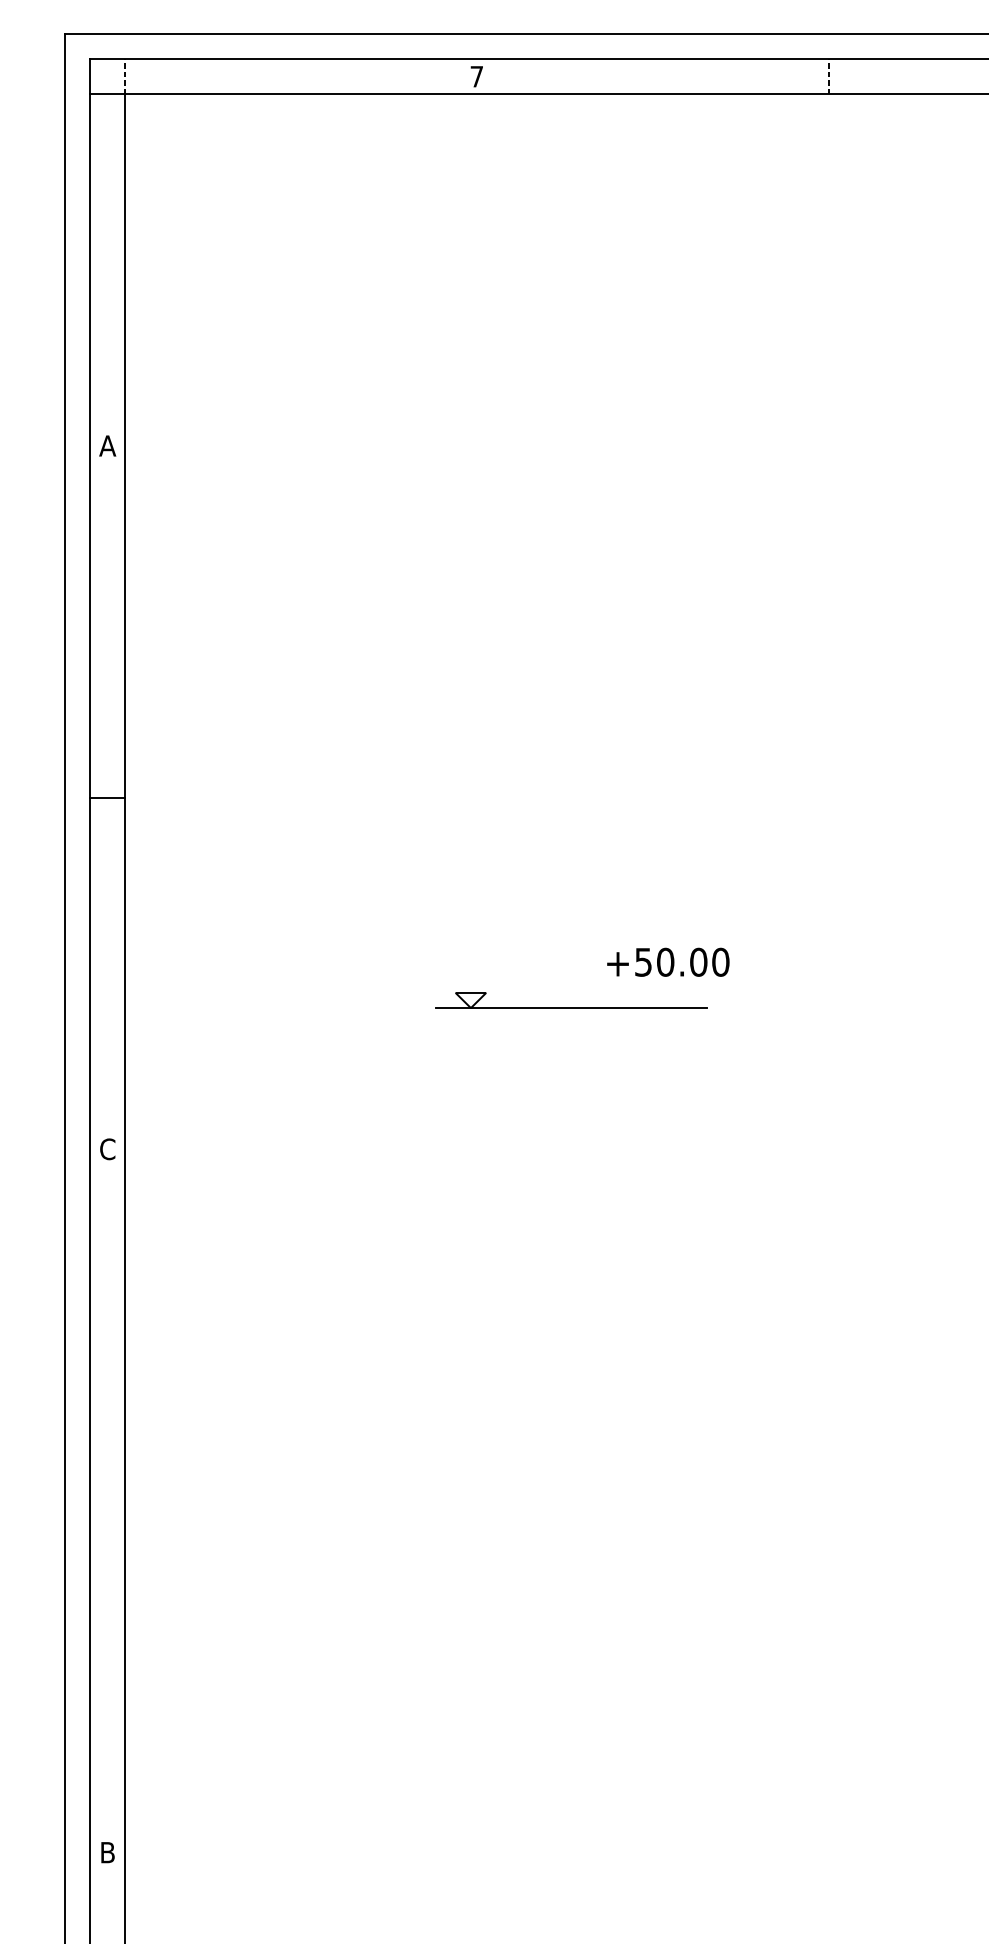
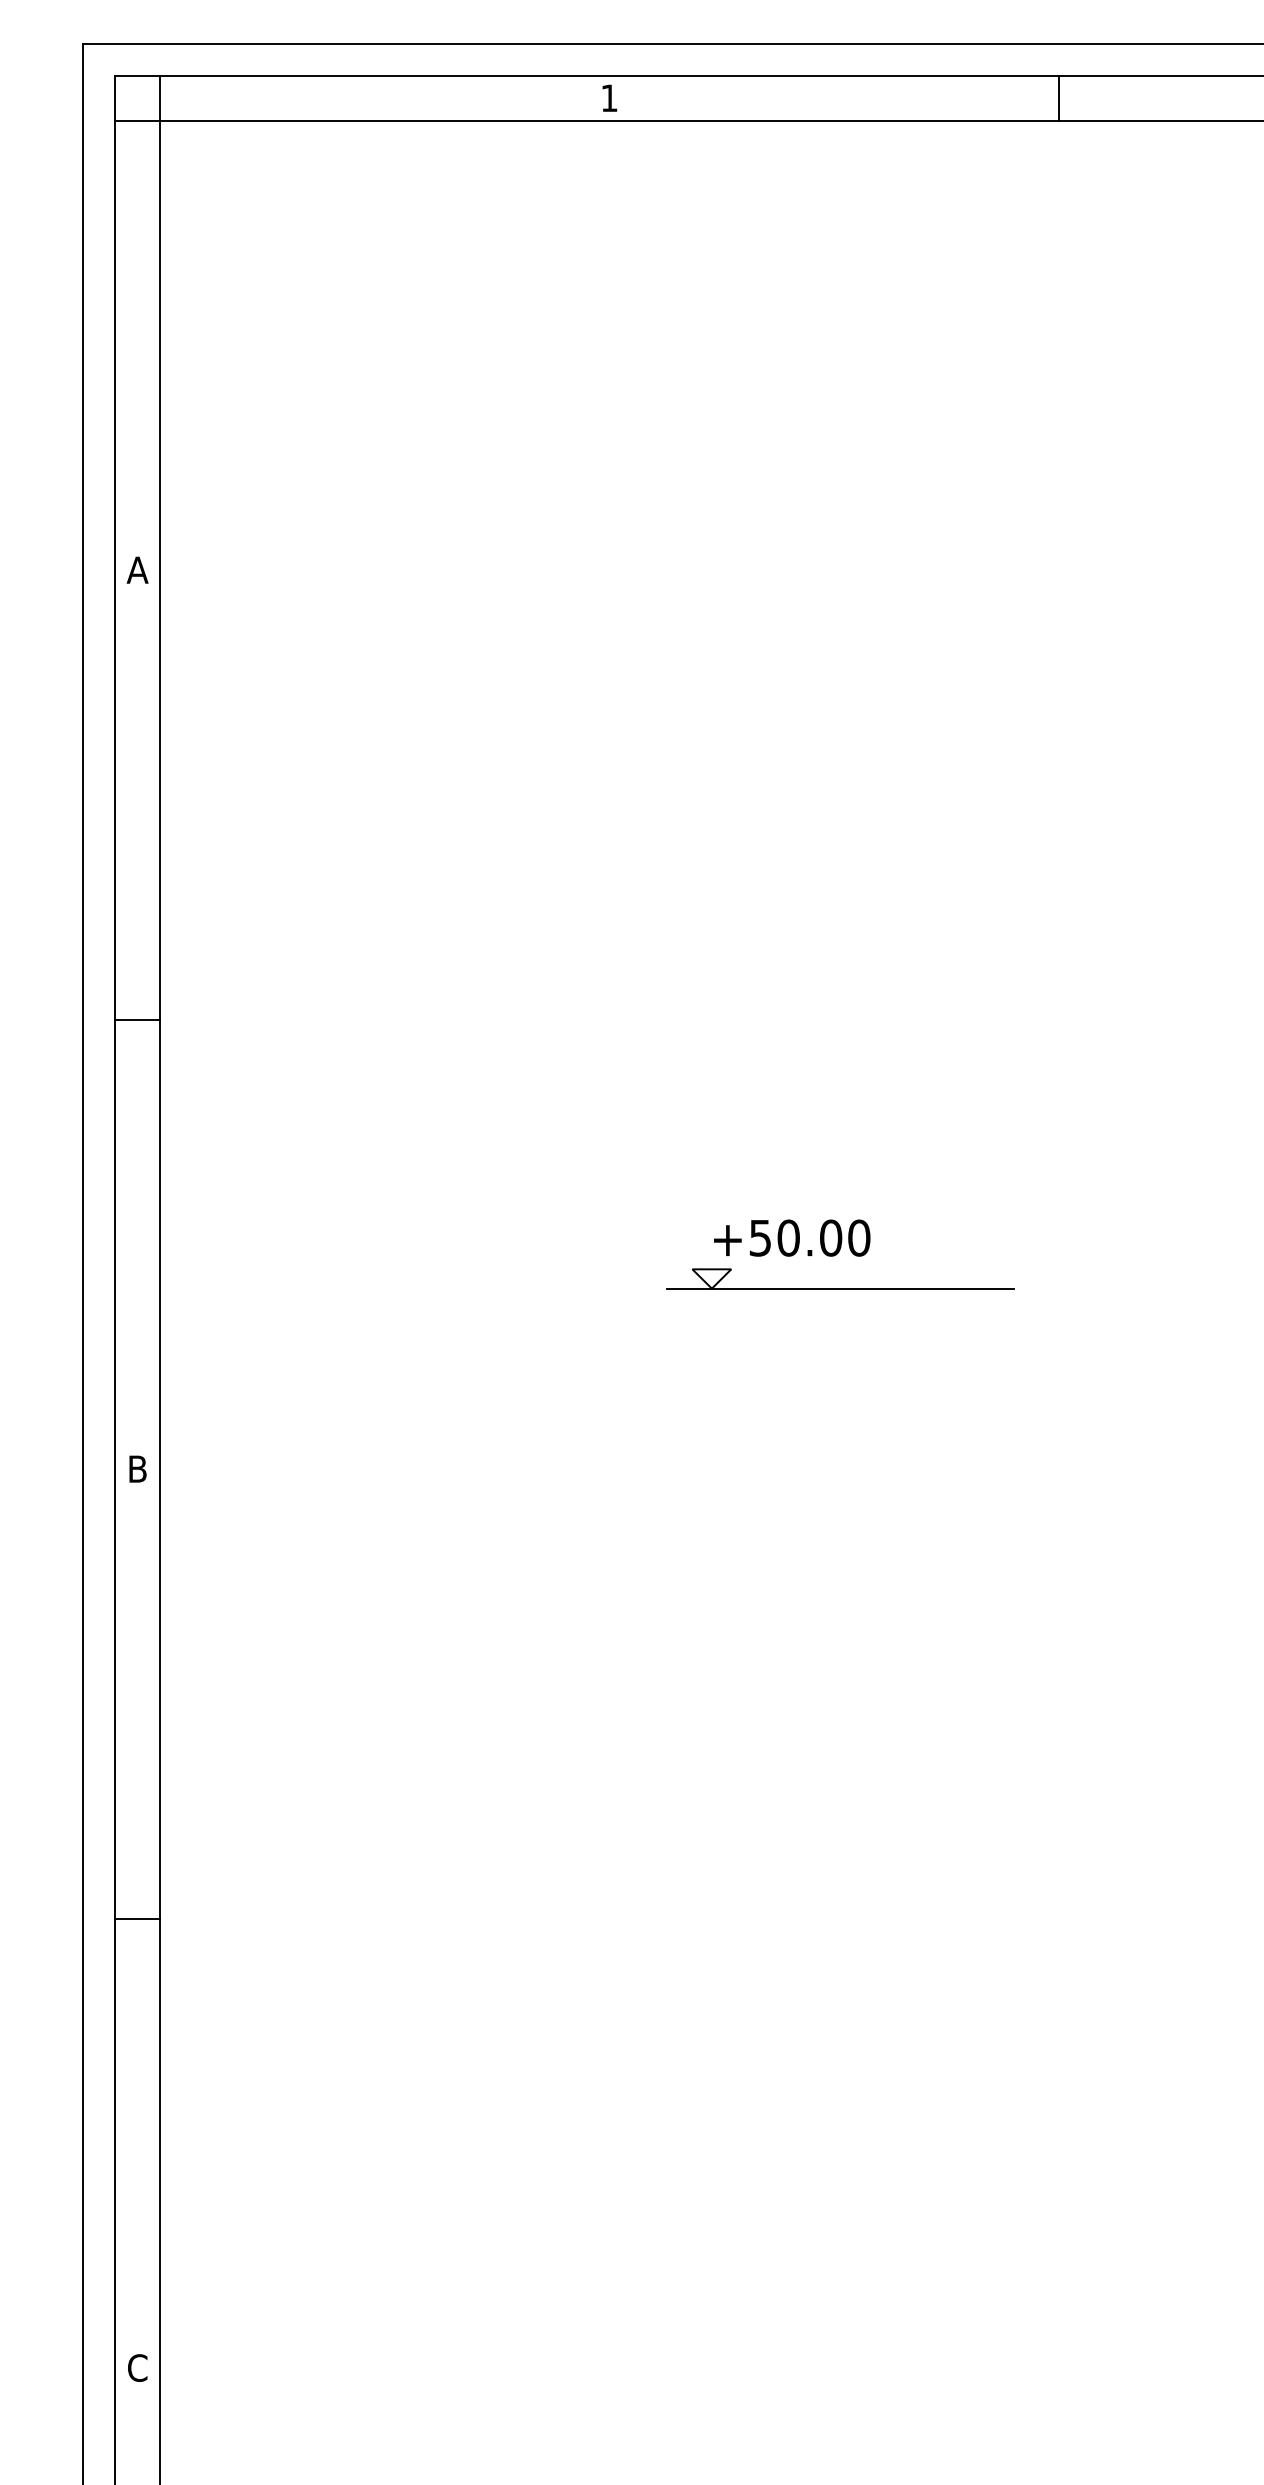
line: (125, 76) -> (160, 97), dashed -> solid
text: (476, 76) -> (609, 97), 7 -> 1
line: (828, 76) -> (1059, 97), dashed -> solid
text: (668, 961) -> (792, 1237), moved
part: (571, 1007) -> (840, 1288), moved
text: (107, 1149) -> (137, 1469), C -> B
line: (107, 1500) -> (137, 1918), added
text: (107, 1852) -> (137, 2367), B -> C

